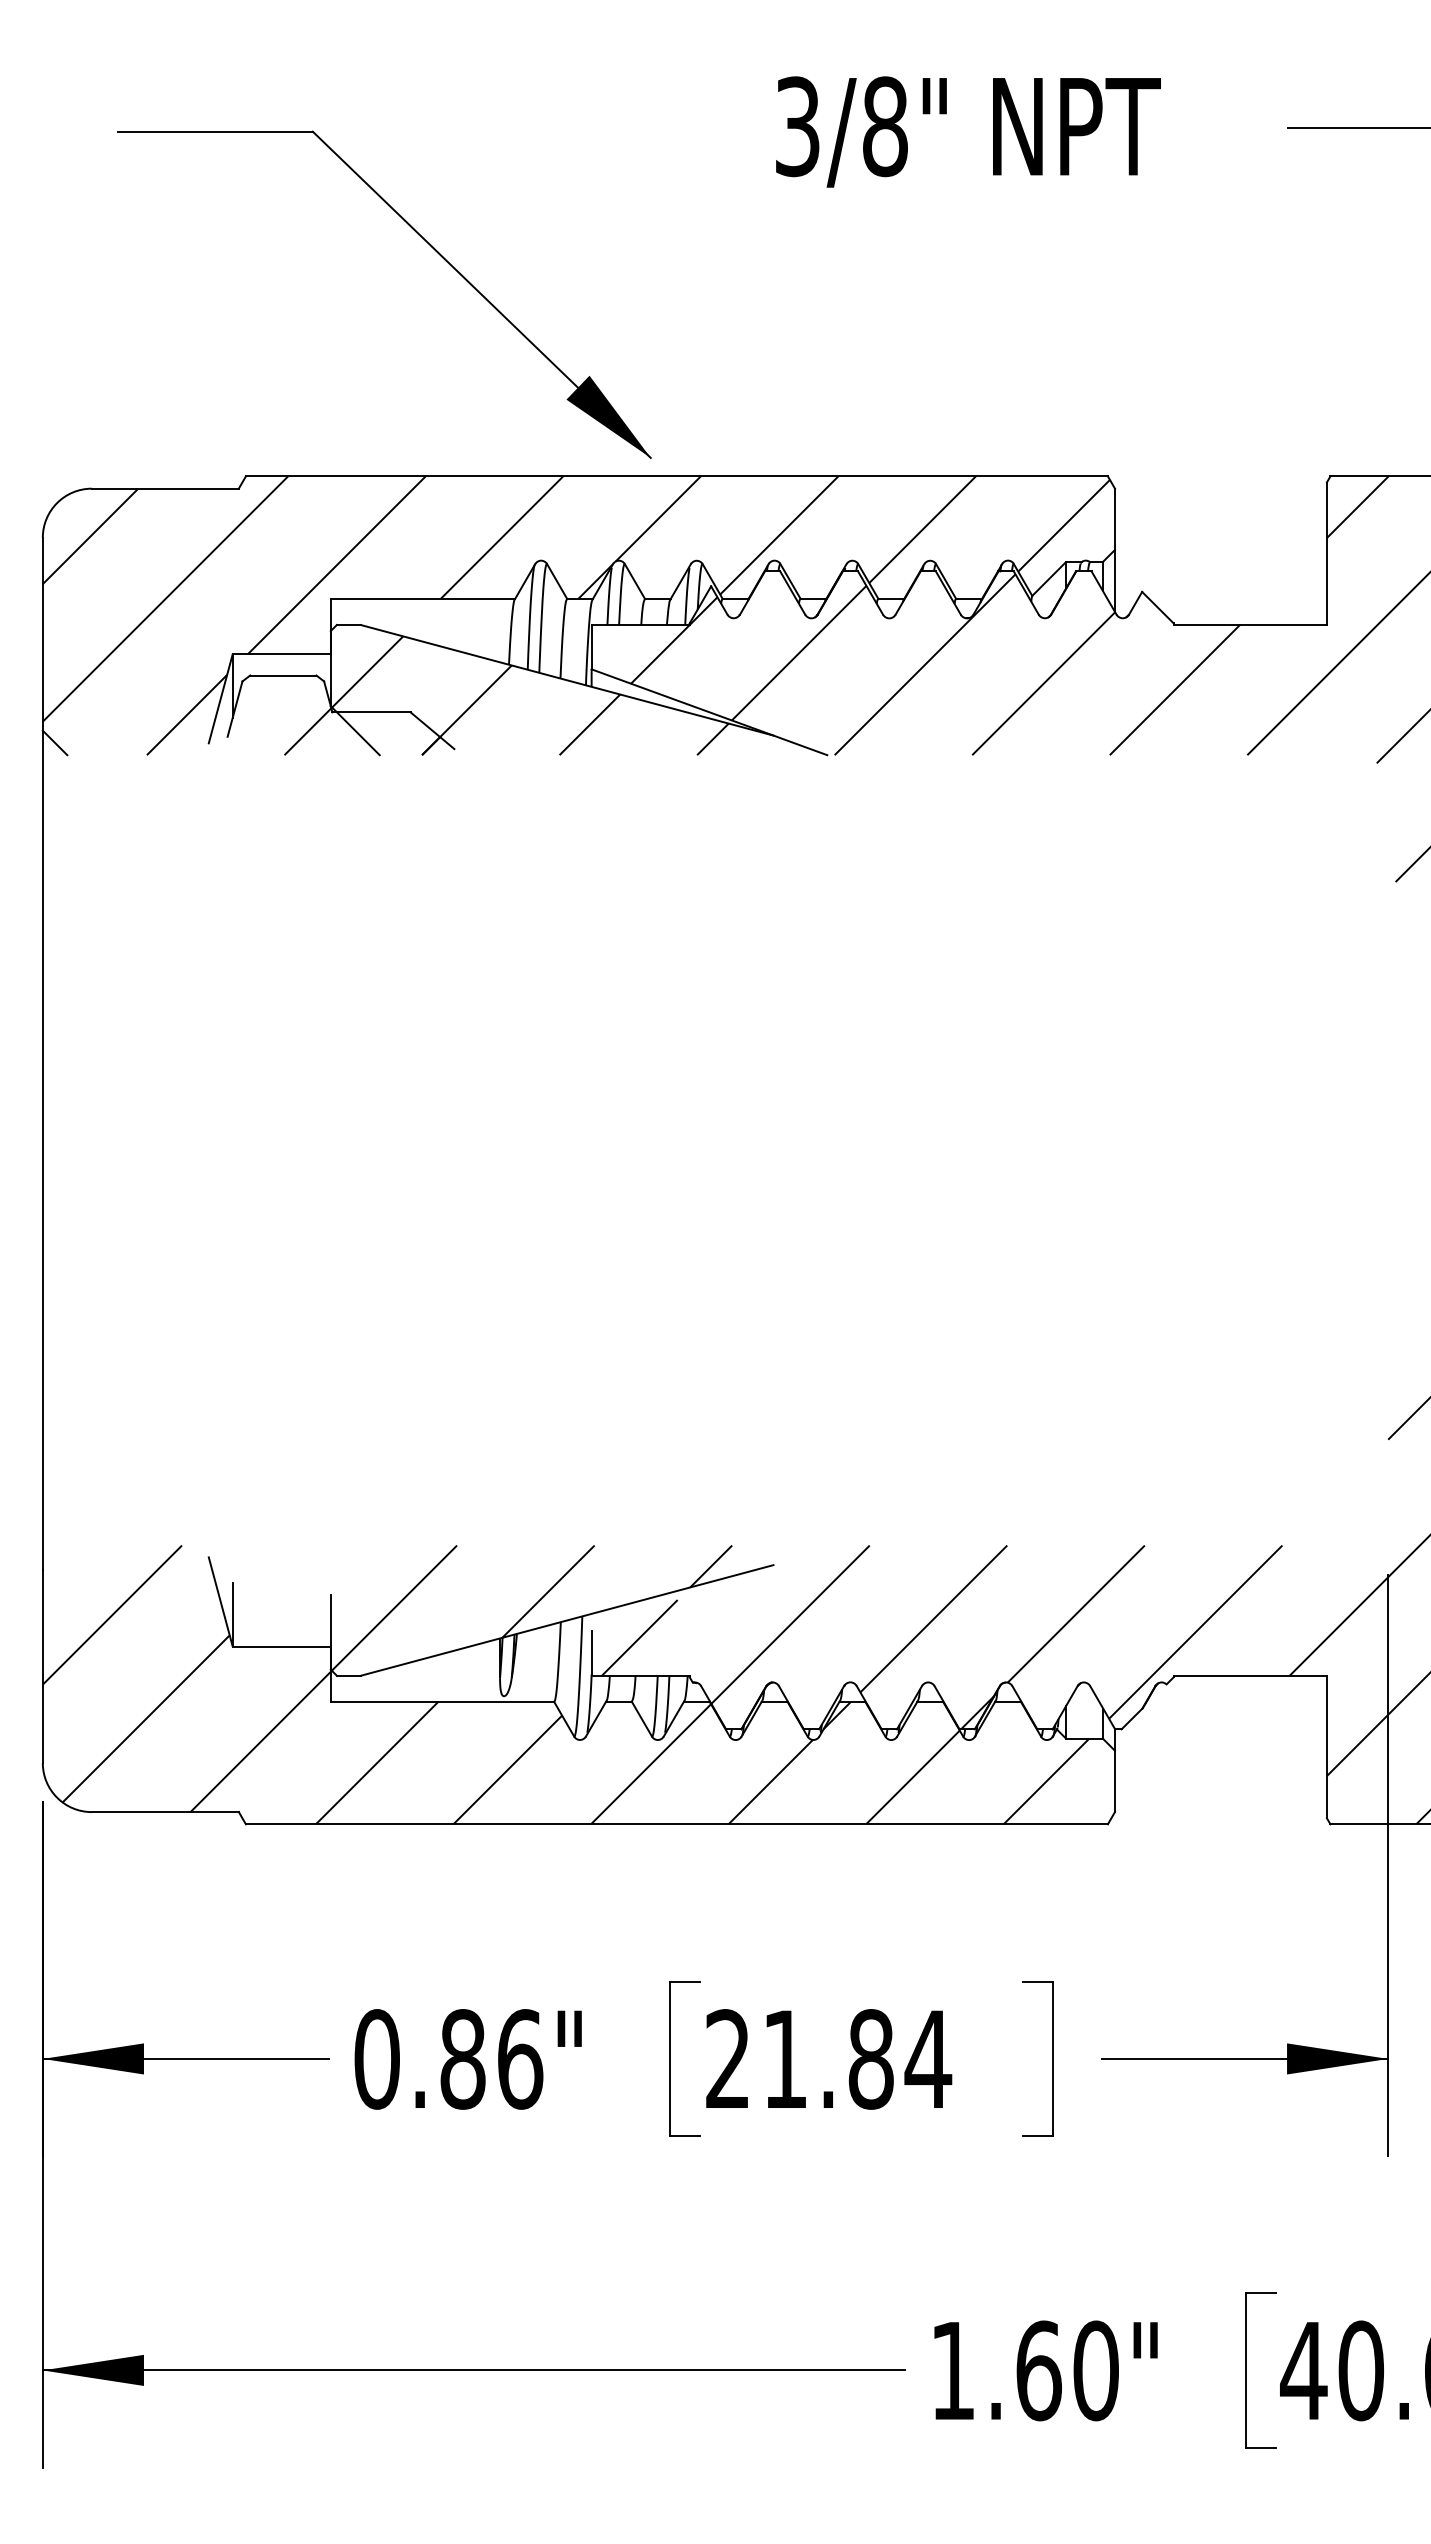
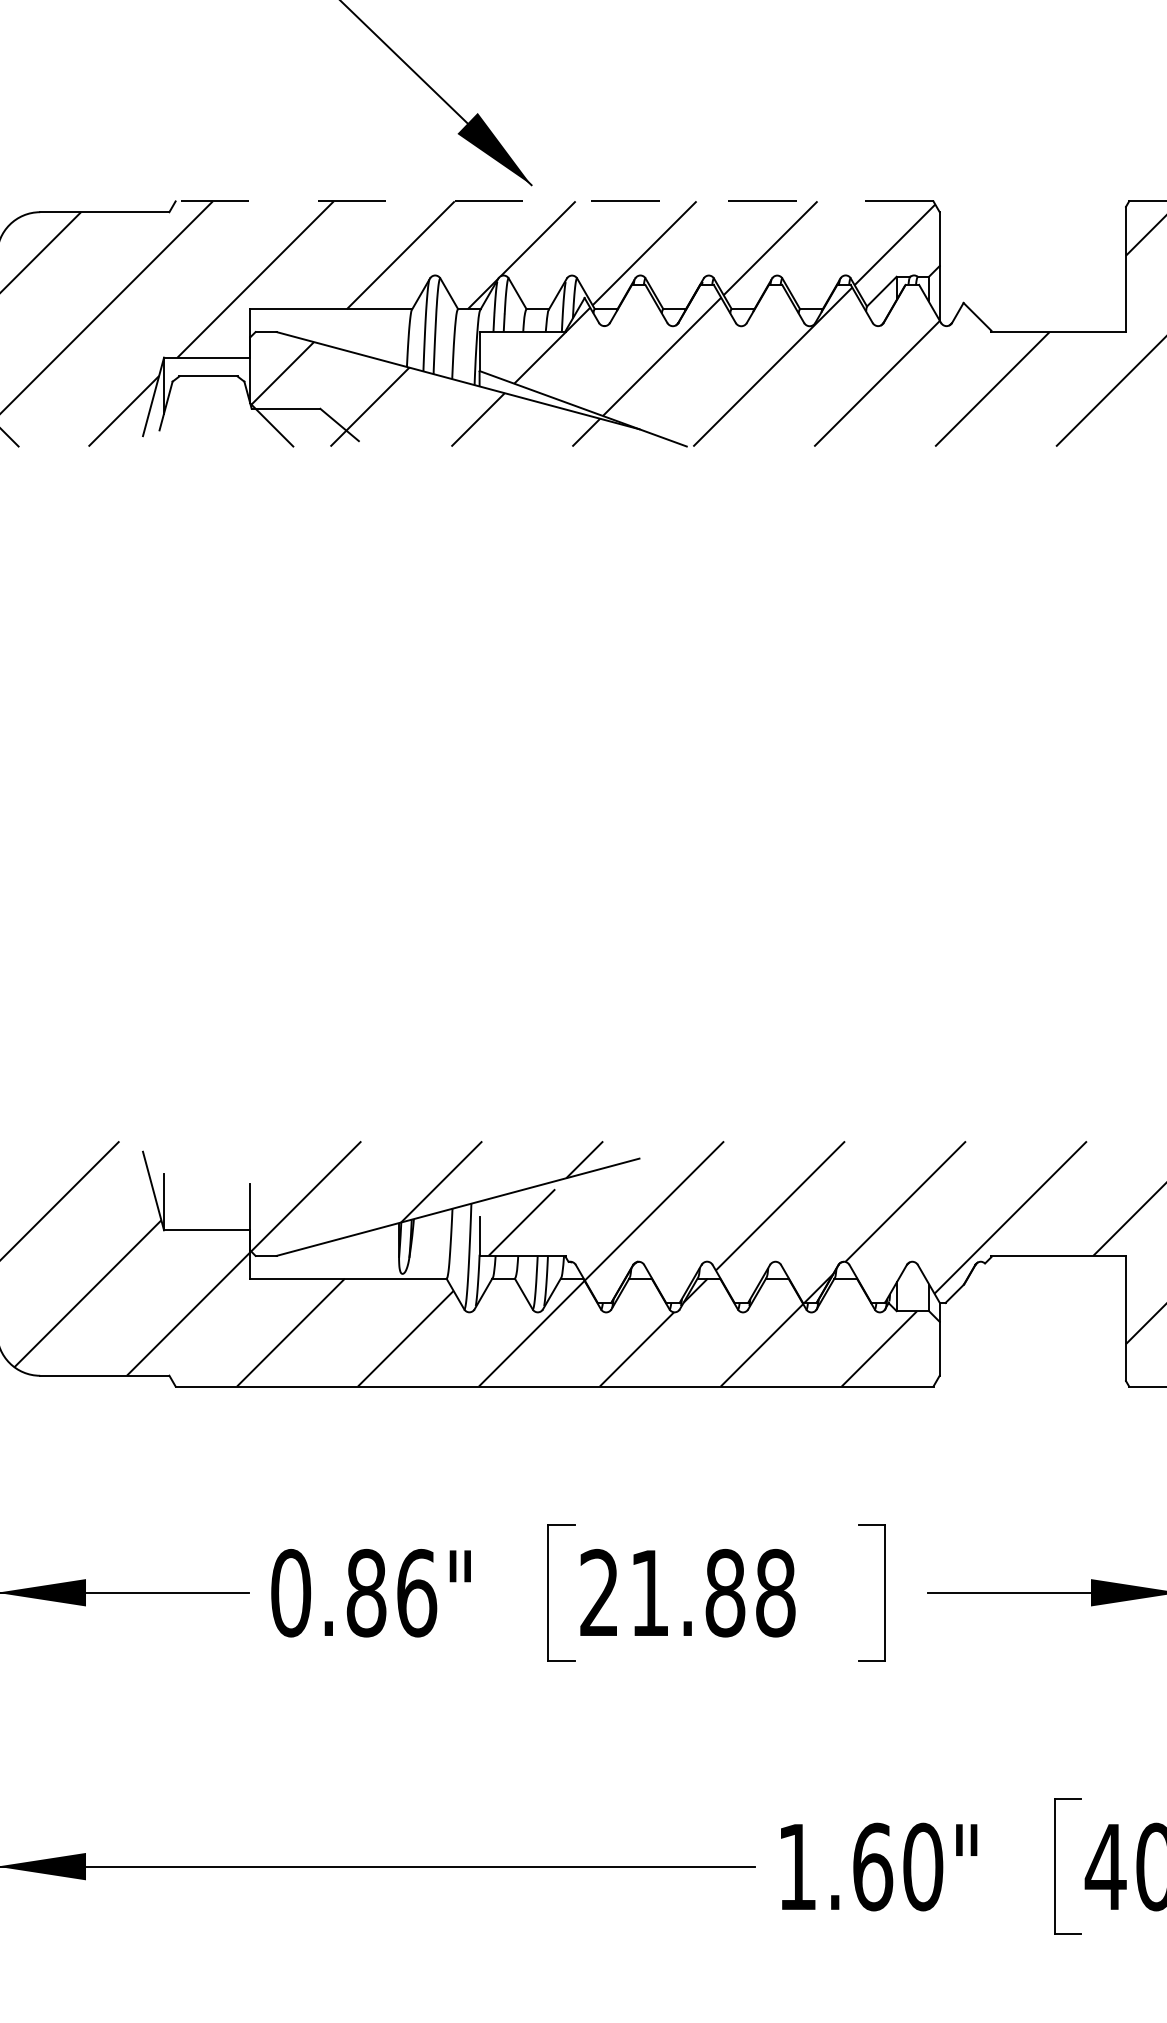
line: (676, 476) -> (554, 201), solid -> dashed
hatch: (362, 731) -> (278, 425), removed
text: (928, 2059) -> (775, 1593), 21.84 -> 21.88

